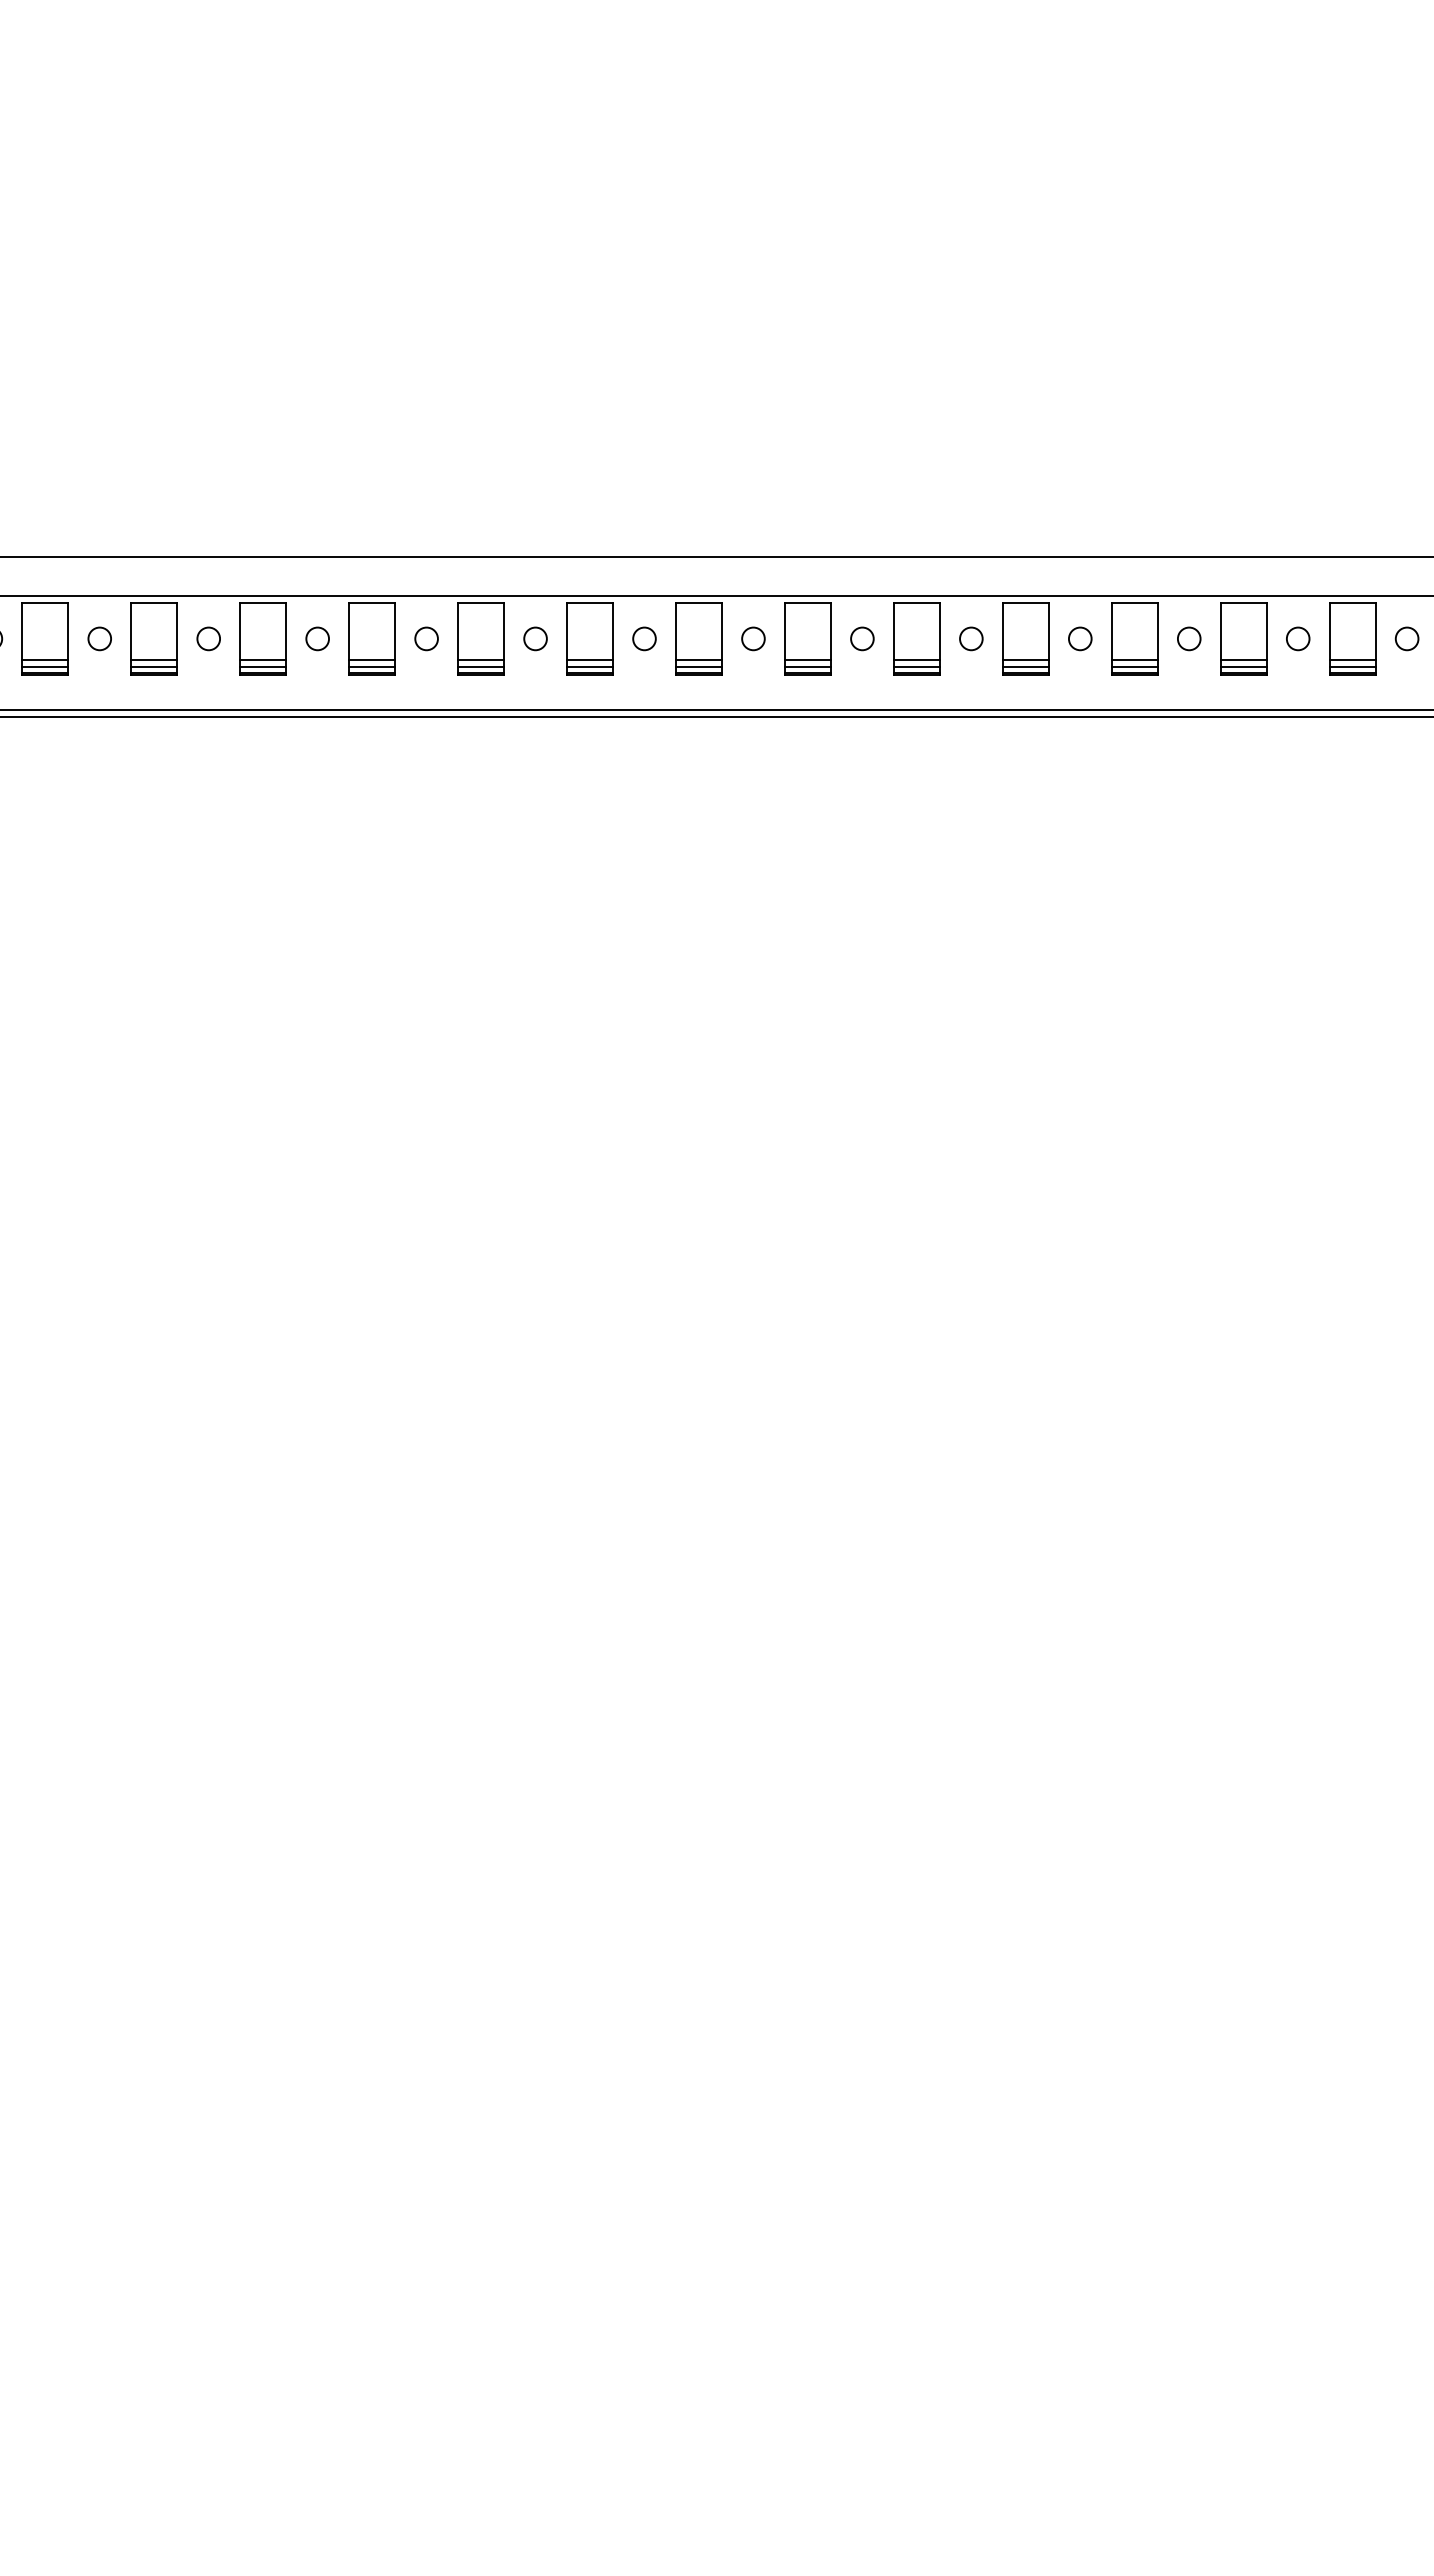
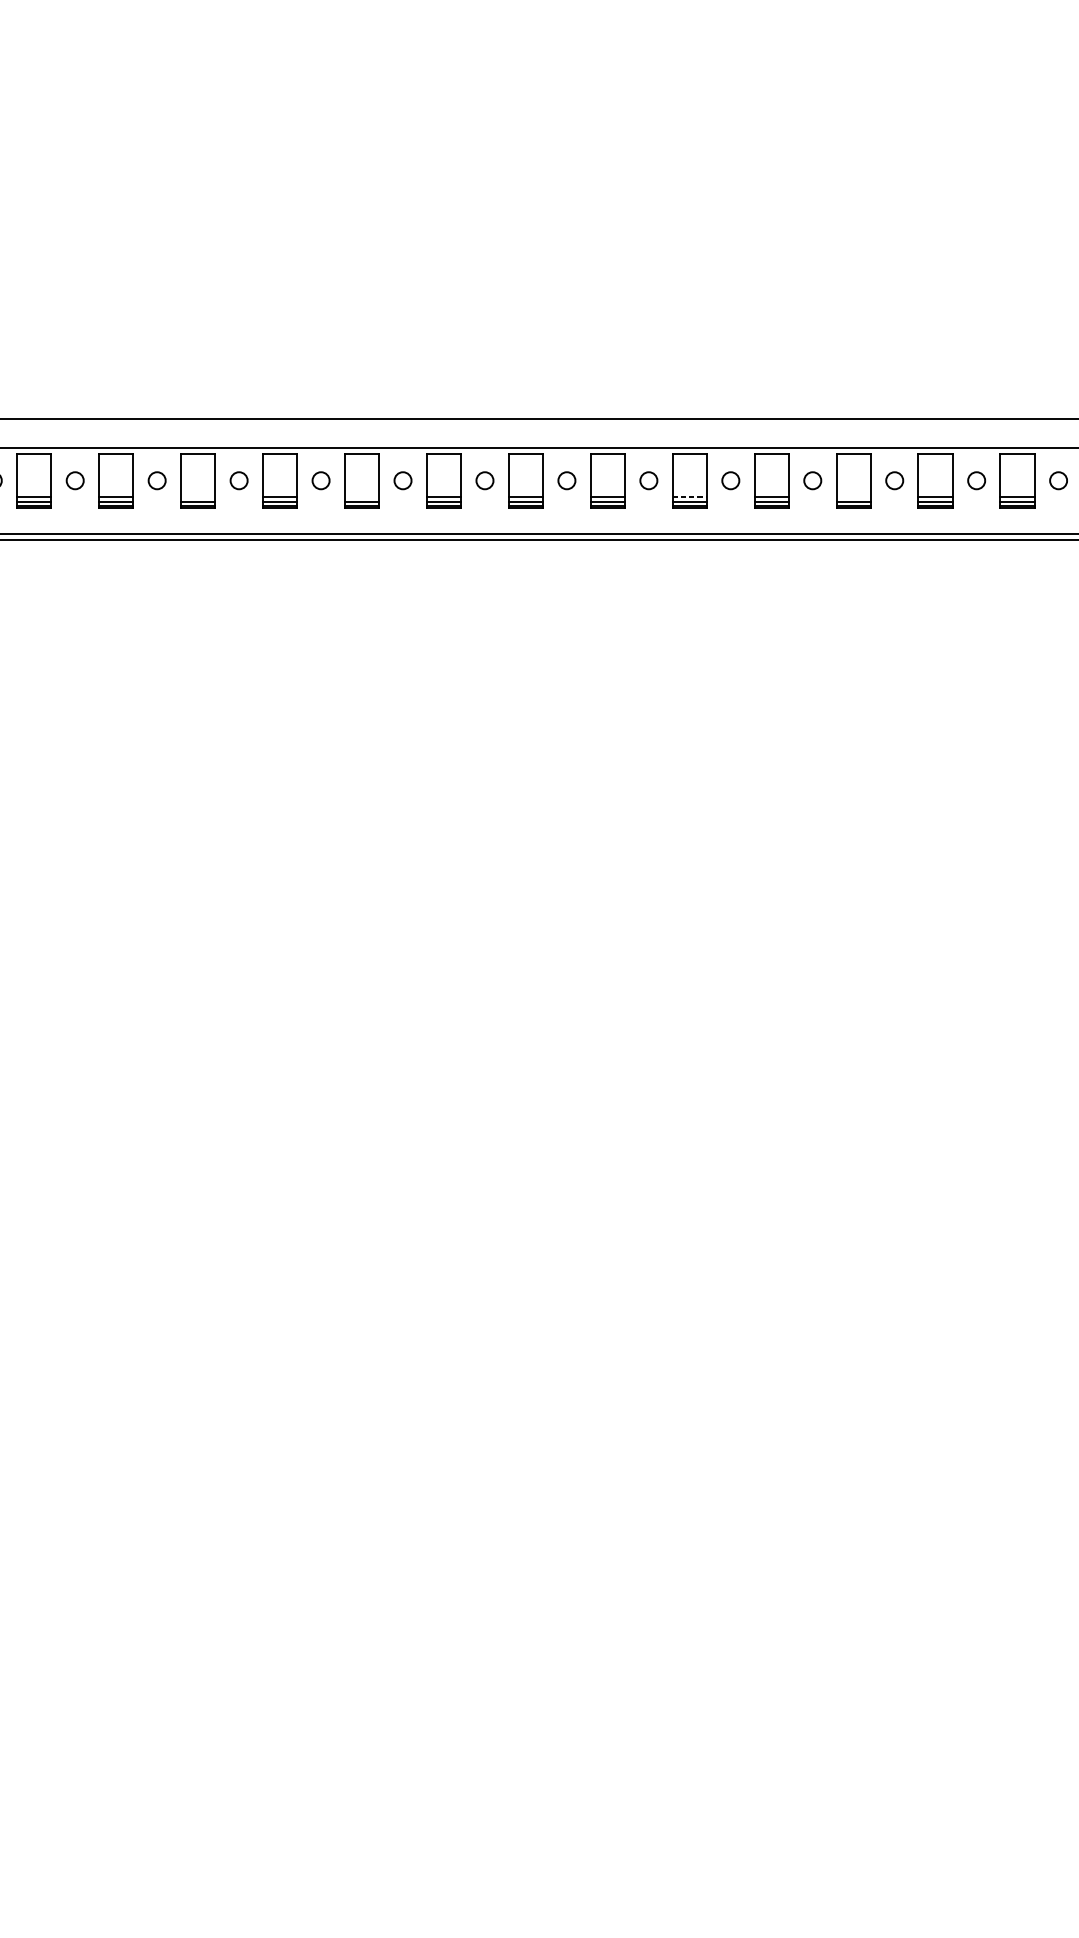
line: (263, 660) -> (198, 496), removed
line: (480, 660) -> (361, 496), removed
line: (916, 660) -> (689, 496), solid -> dashed
line: (1134, 660) -> (853, 496), removed

